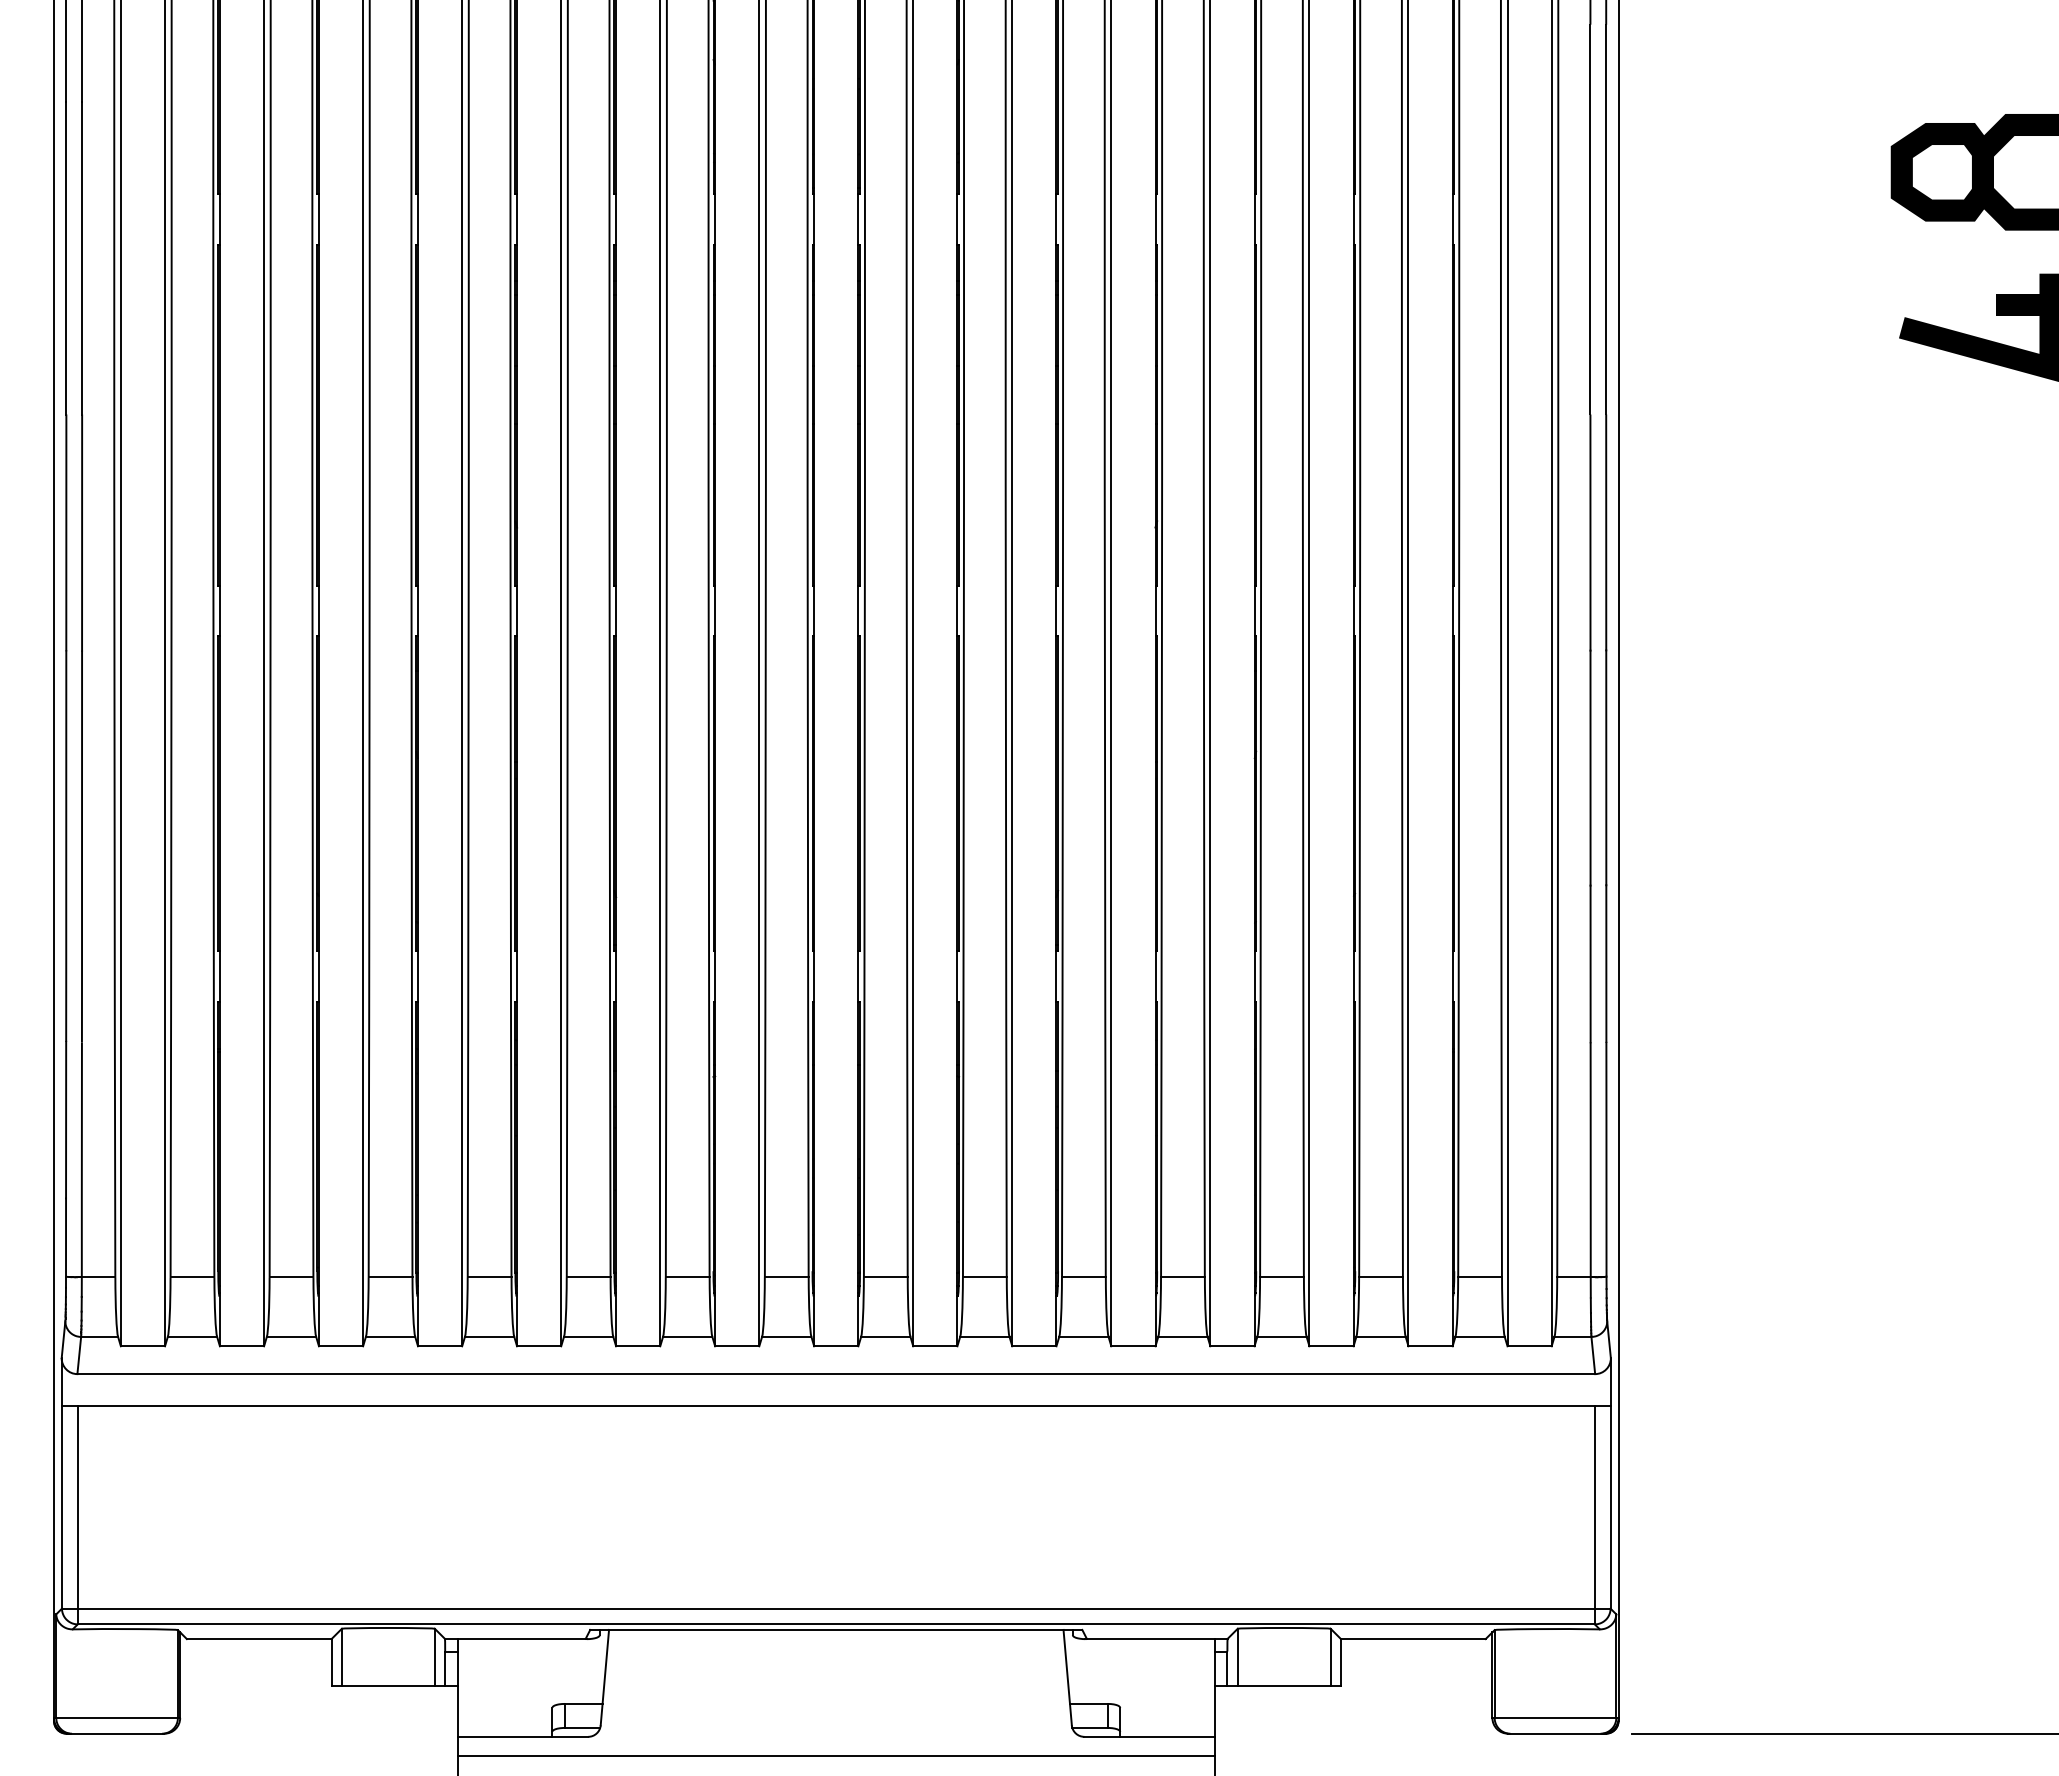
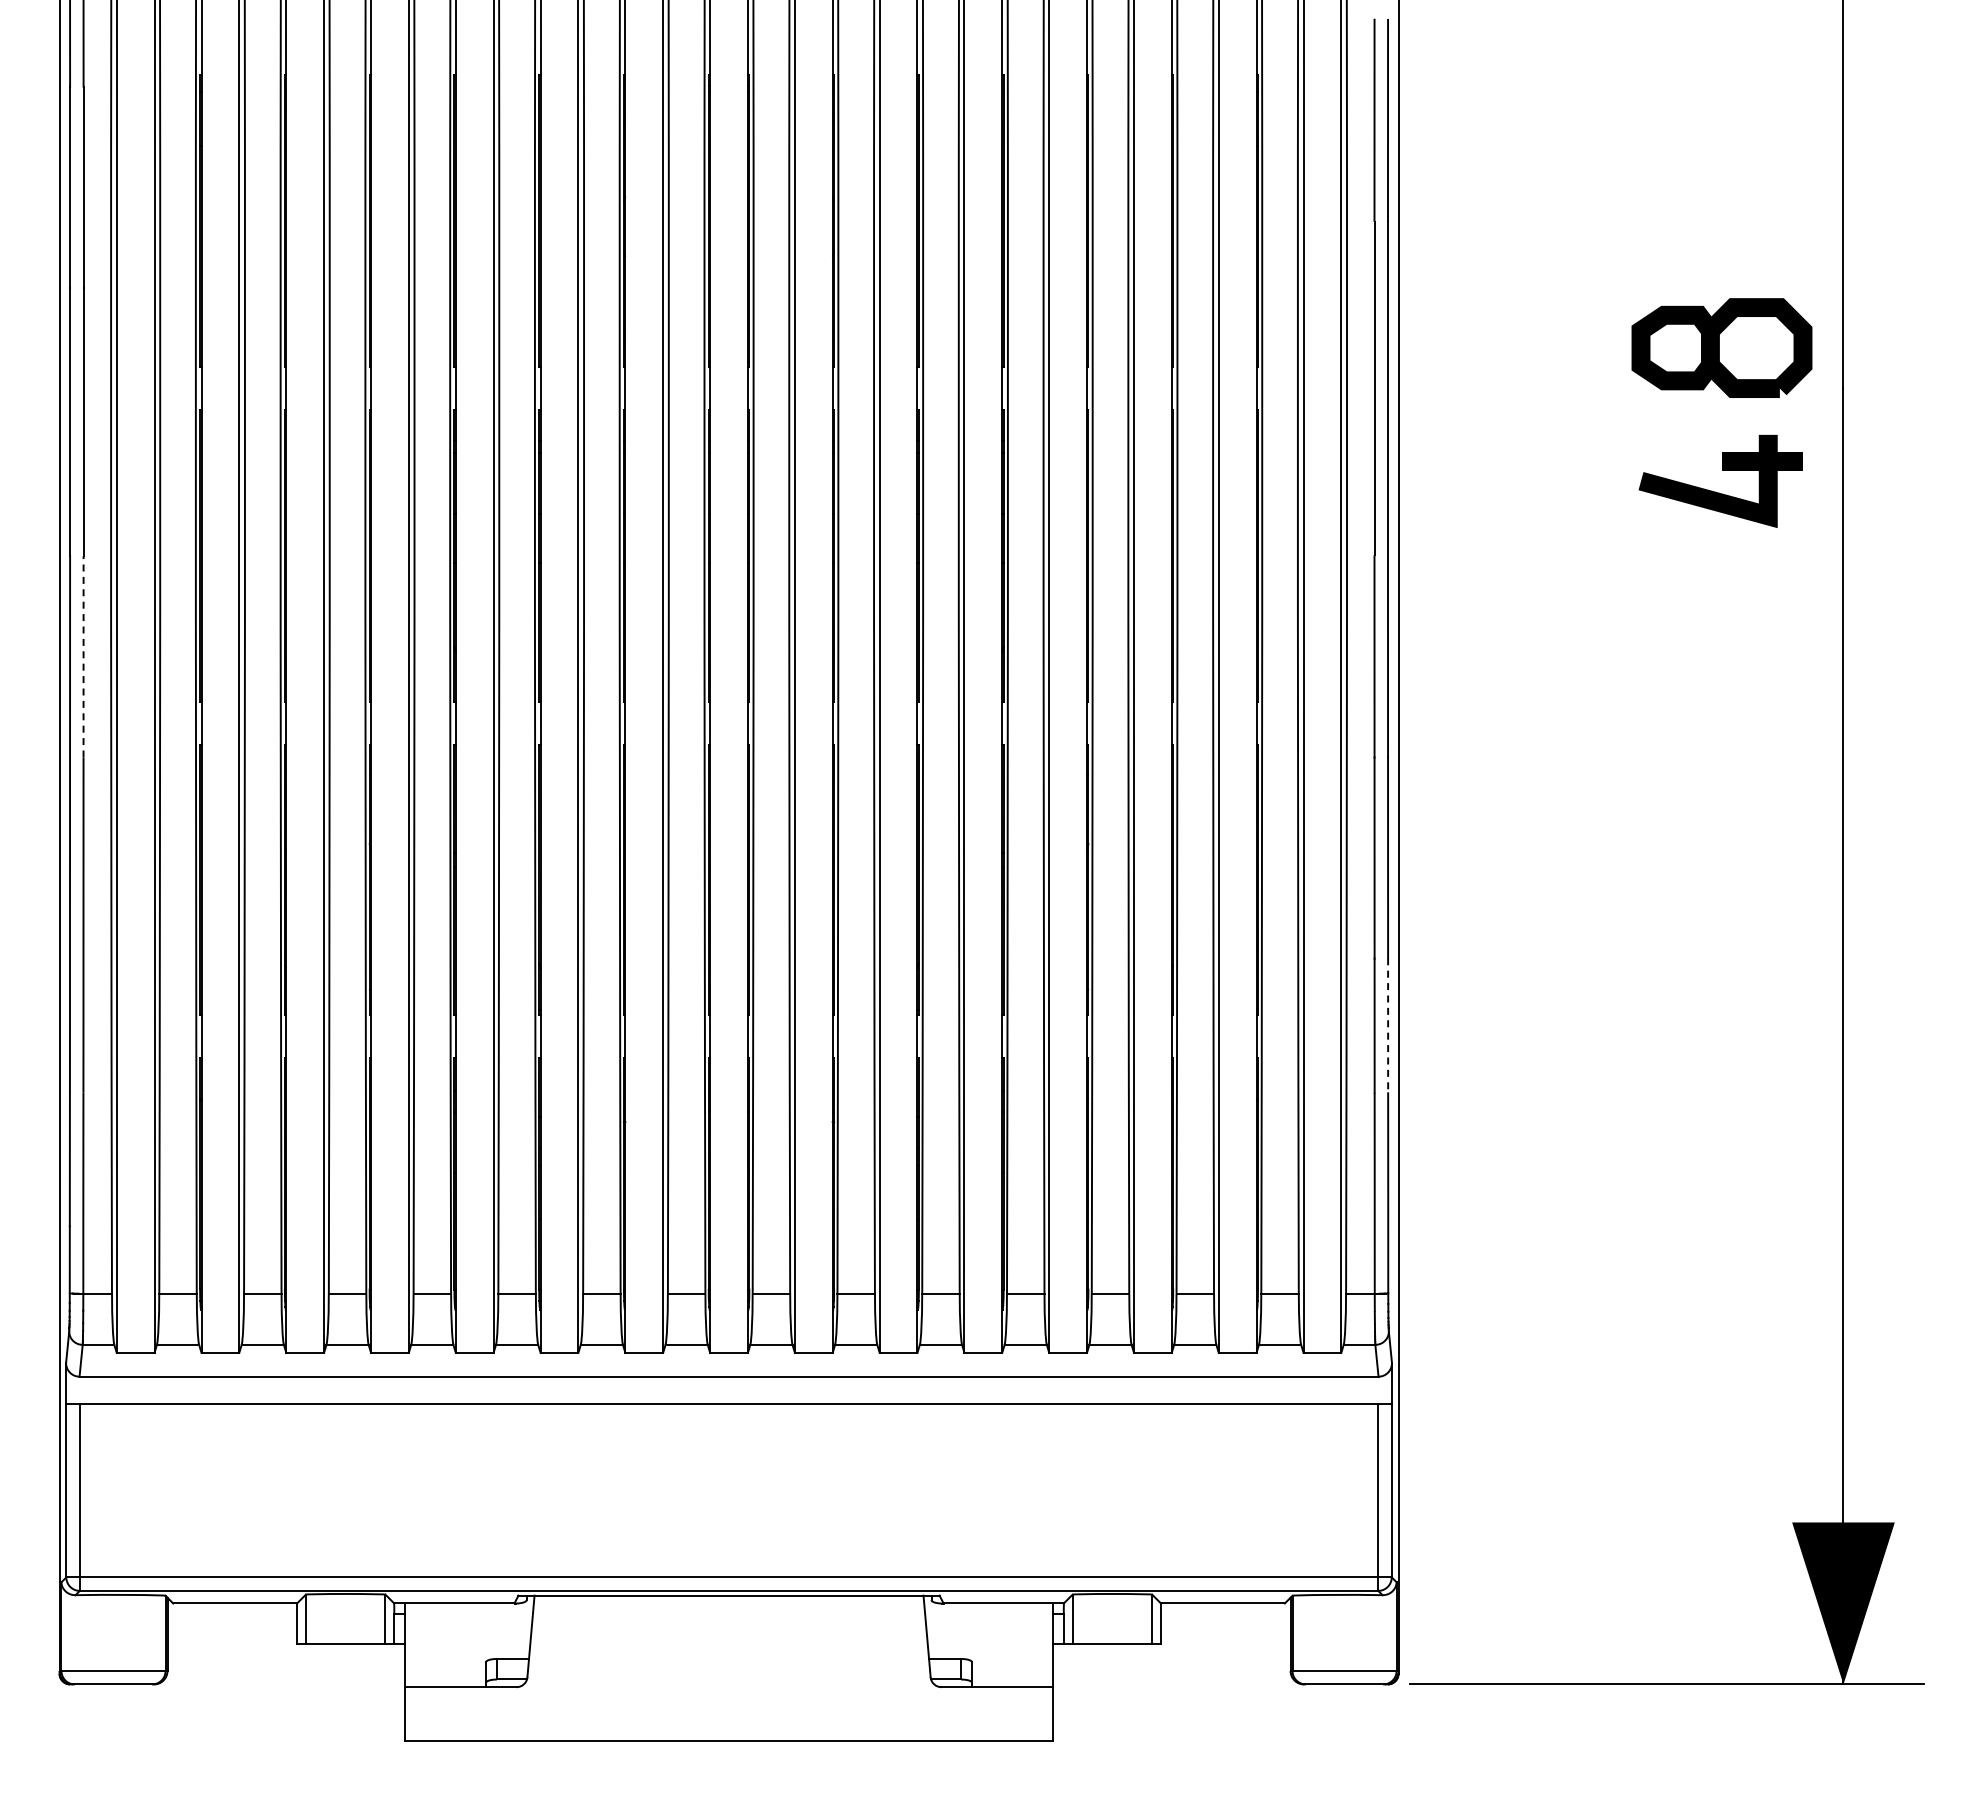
line: (82, 532) -> (83, 656), solid -> dashed
line: (1606, 963) -> (1388, 1025), solid -> dashed
line: (836, 1755) -> (729, 1703), removed

